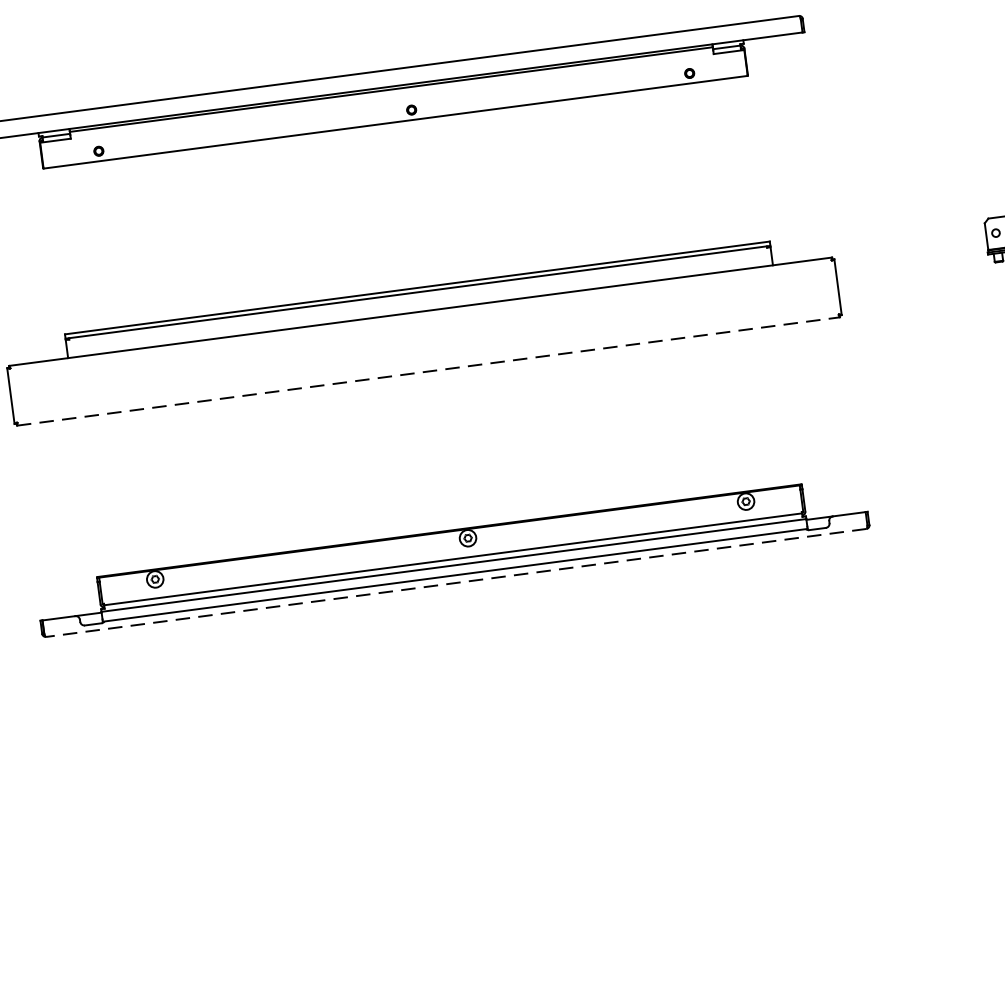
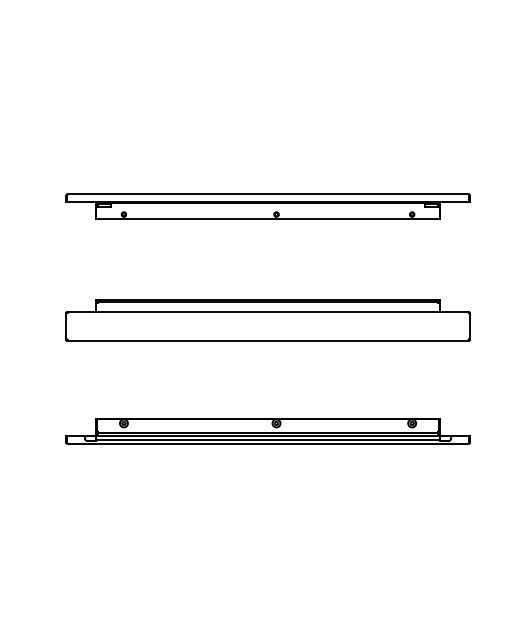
line: (429, 370) -> (268, 340), dashed -> solid
line: (455, 583) -> (267, 444), dashed -> solid

